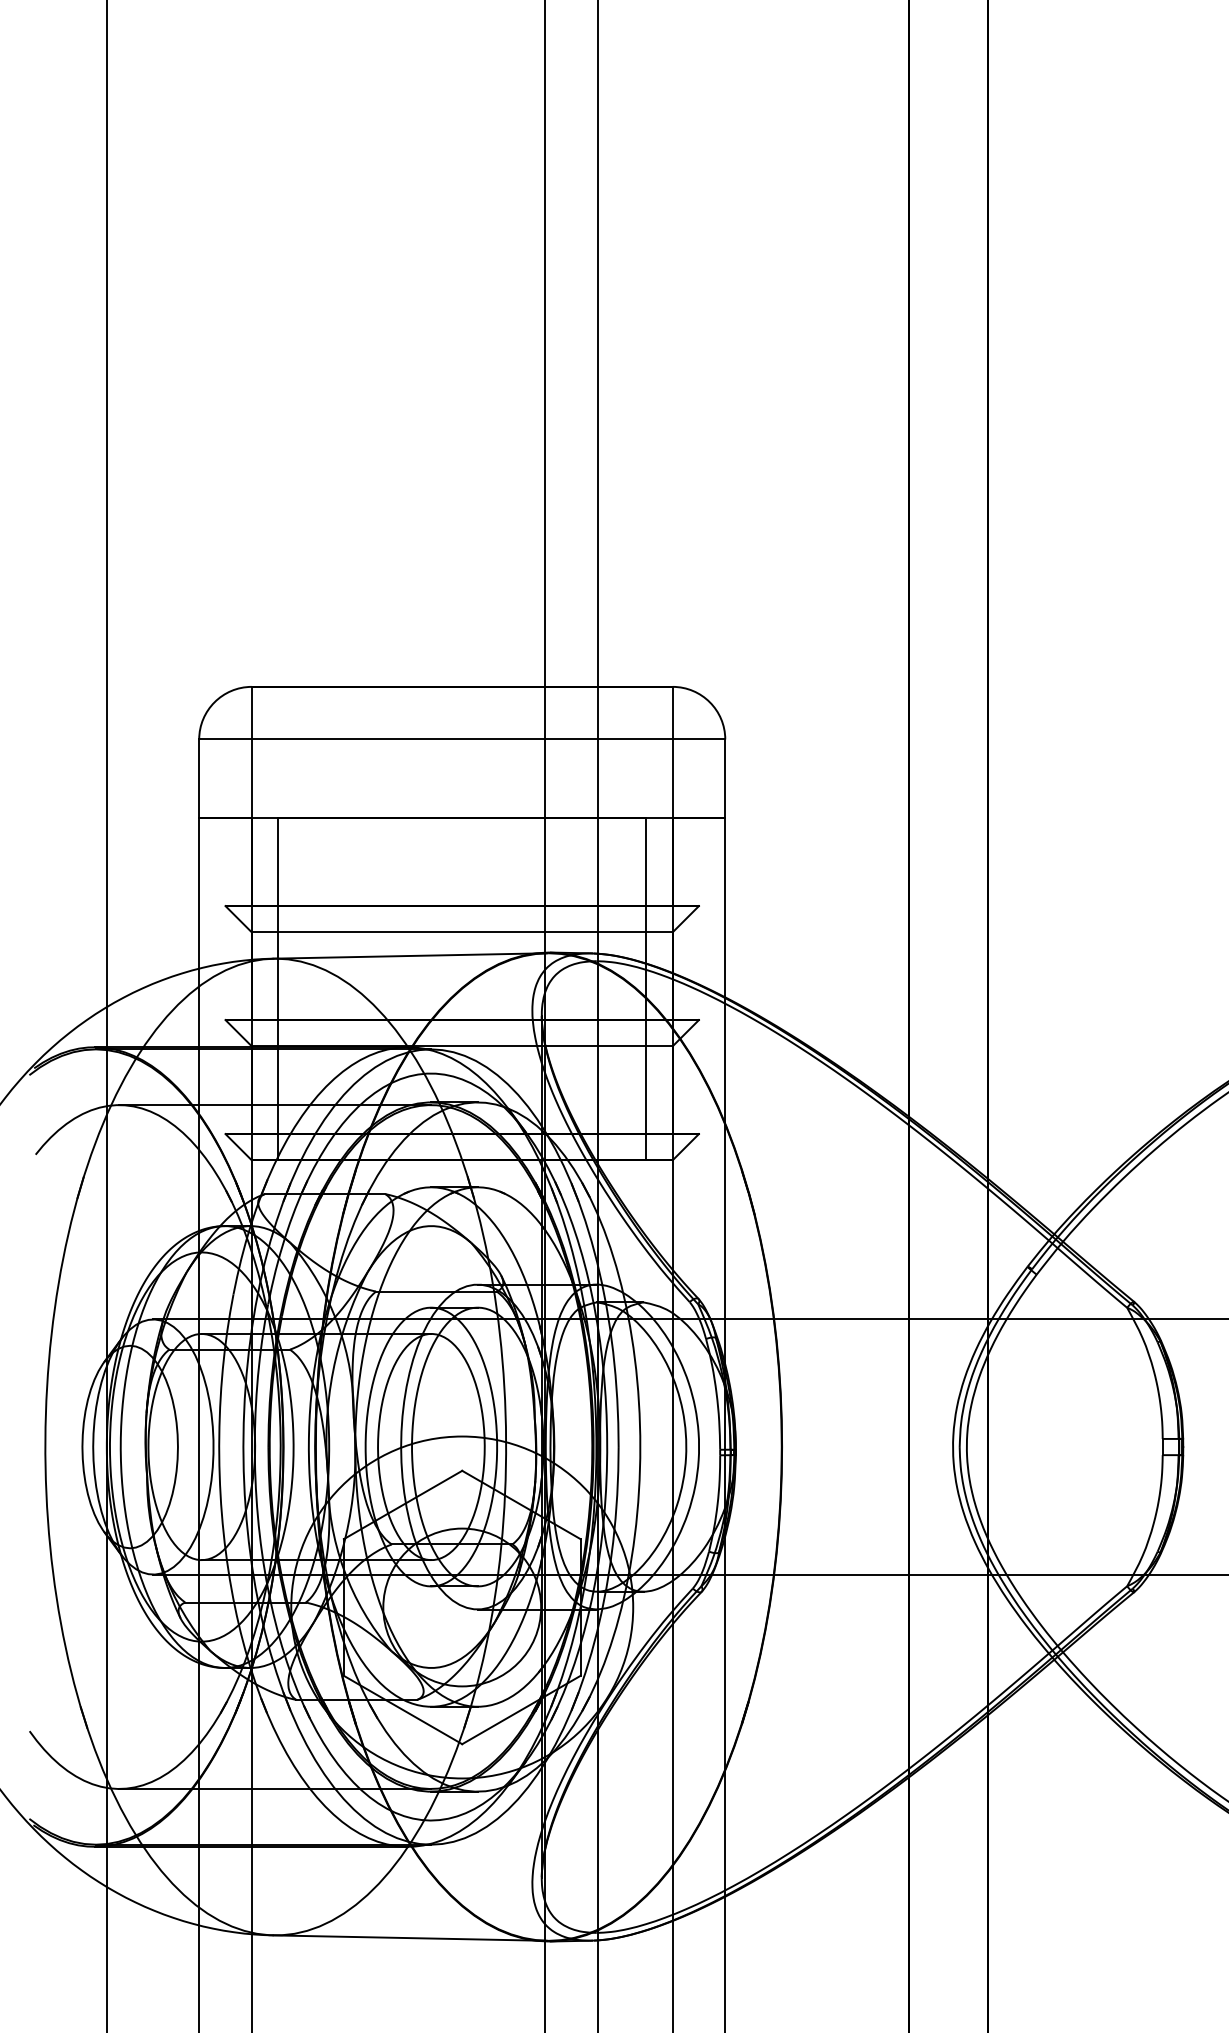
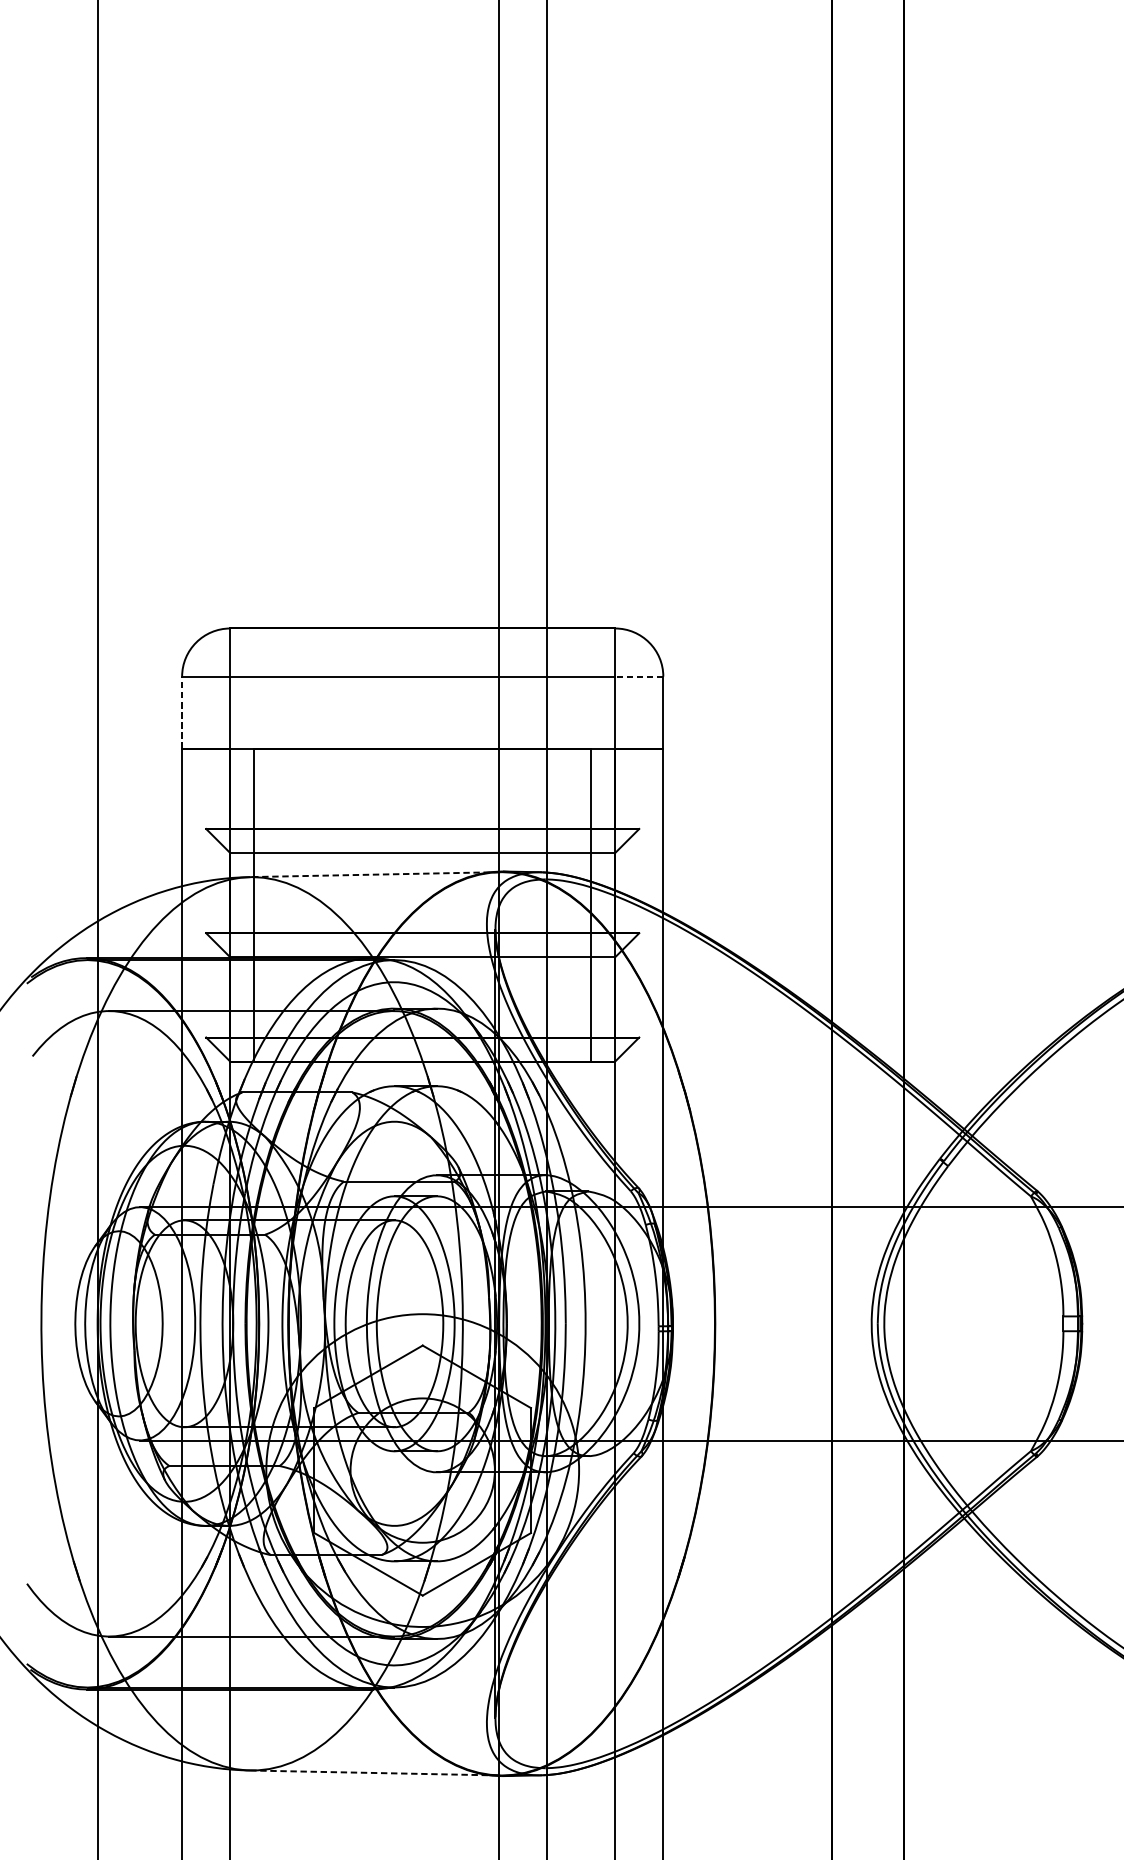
line: (698, 739) -> (638, 676), solid -> dashed
line: (199, 778) -> (182, 712), solid -> dashed
line: (410, 955) -> (375, 874), solid -> dashed
line: (410, 1938) -> (375, 1773), solid -> dashed

